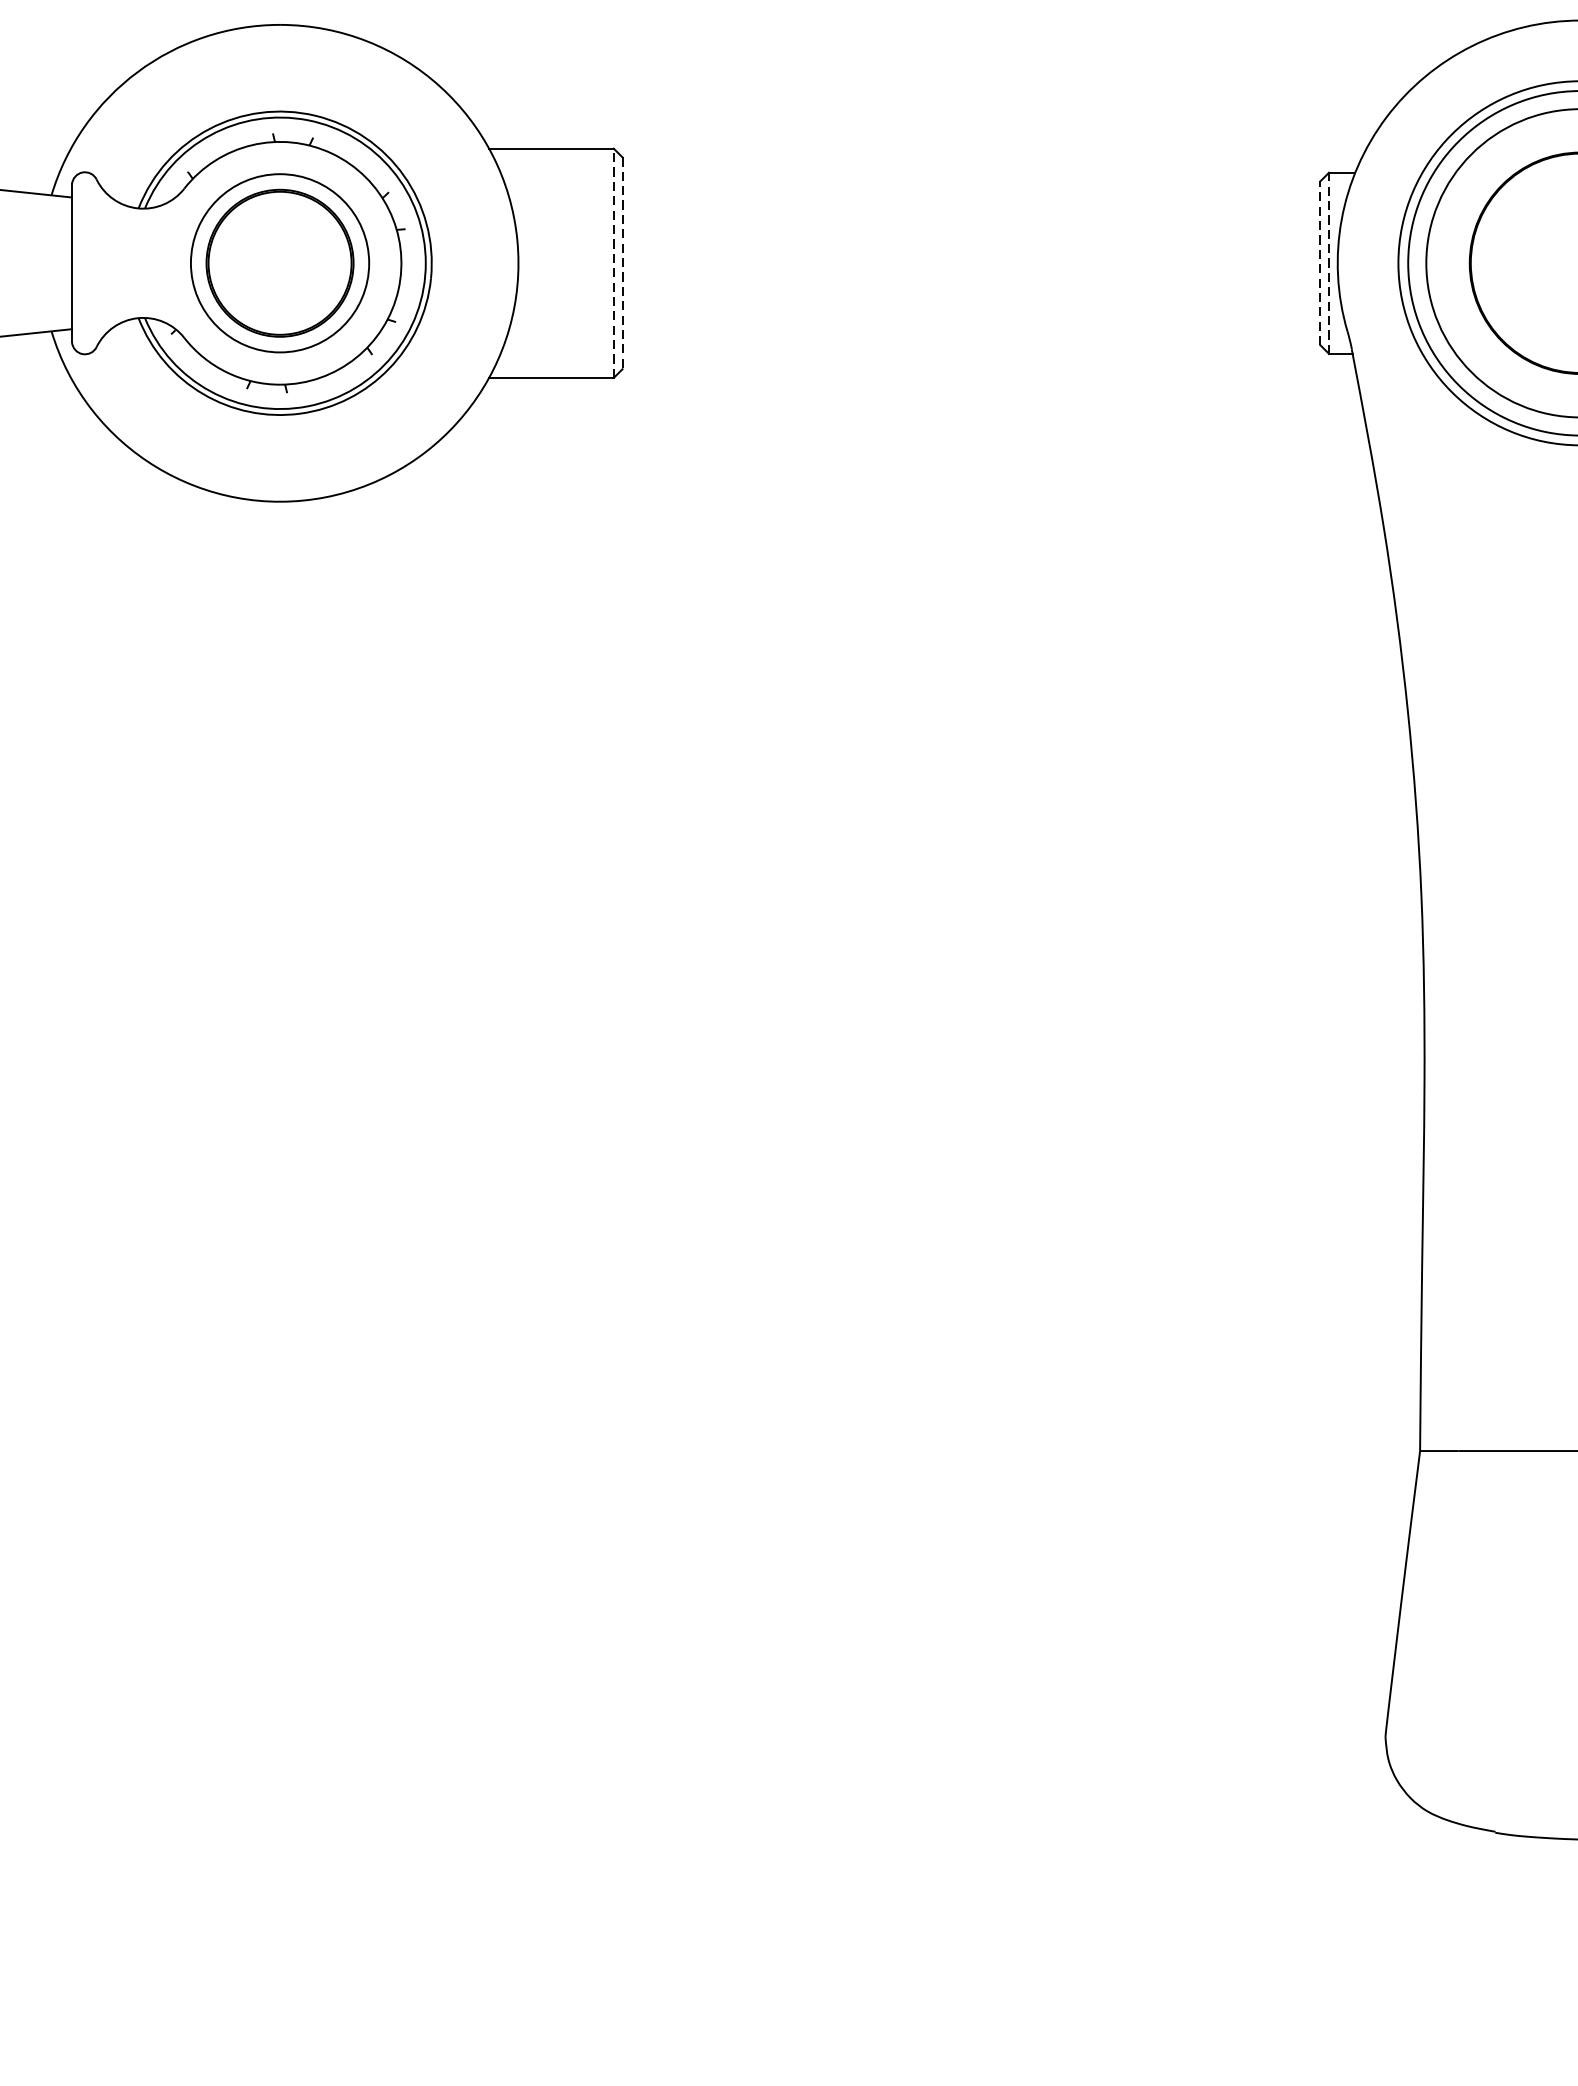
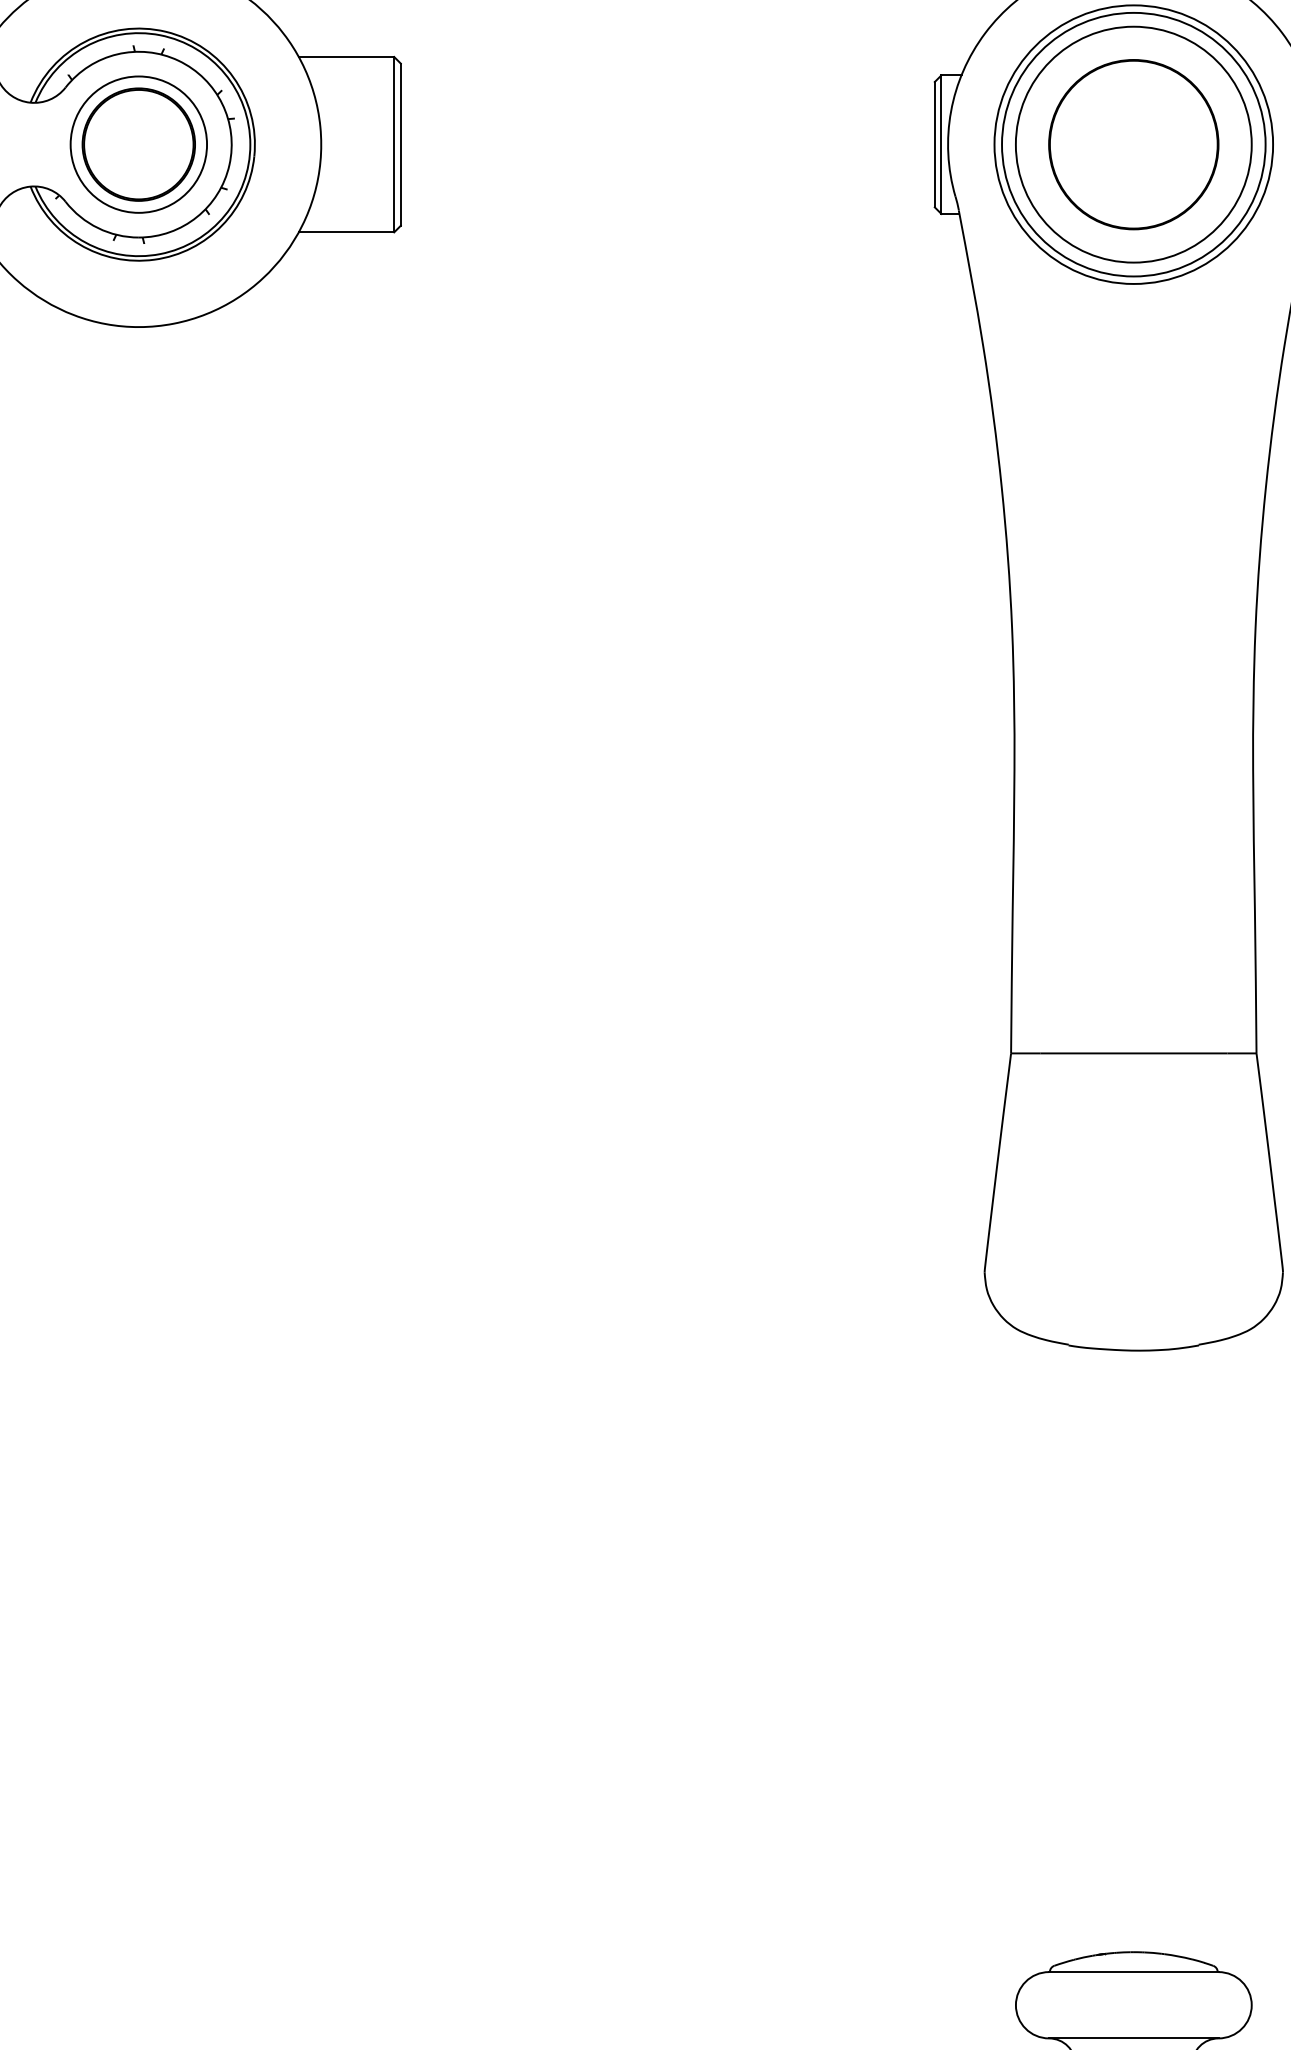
line: (614, 263) -> (394, 144), dashed -> solid
line: (1319, 263) -> (934, 144), dashed -> solid
line: (1329, 263) -> (941, 144), dashed -> solid
line: (622, 264) -> (400, 145), dashed -> solid

